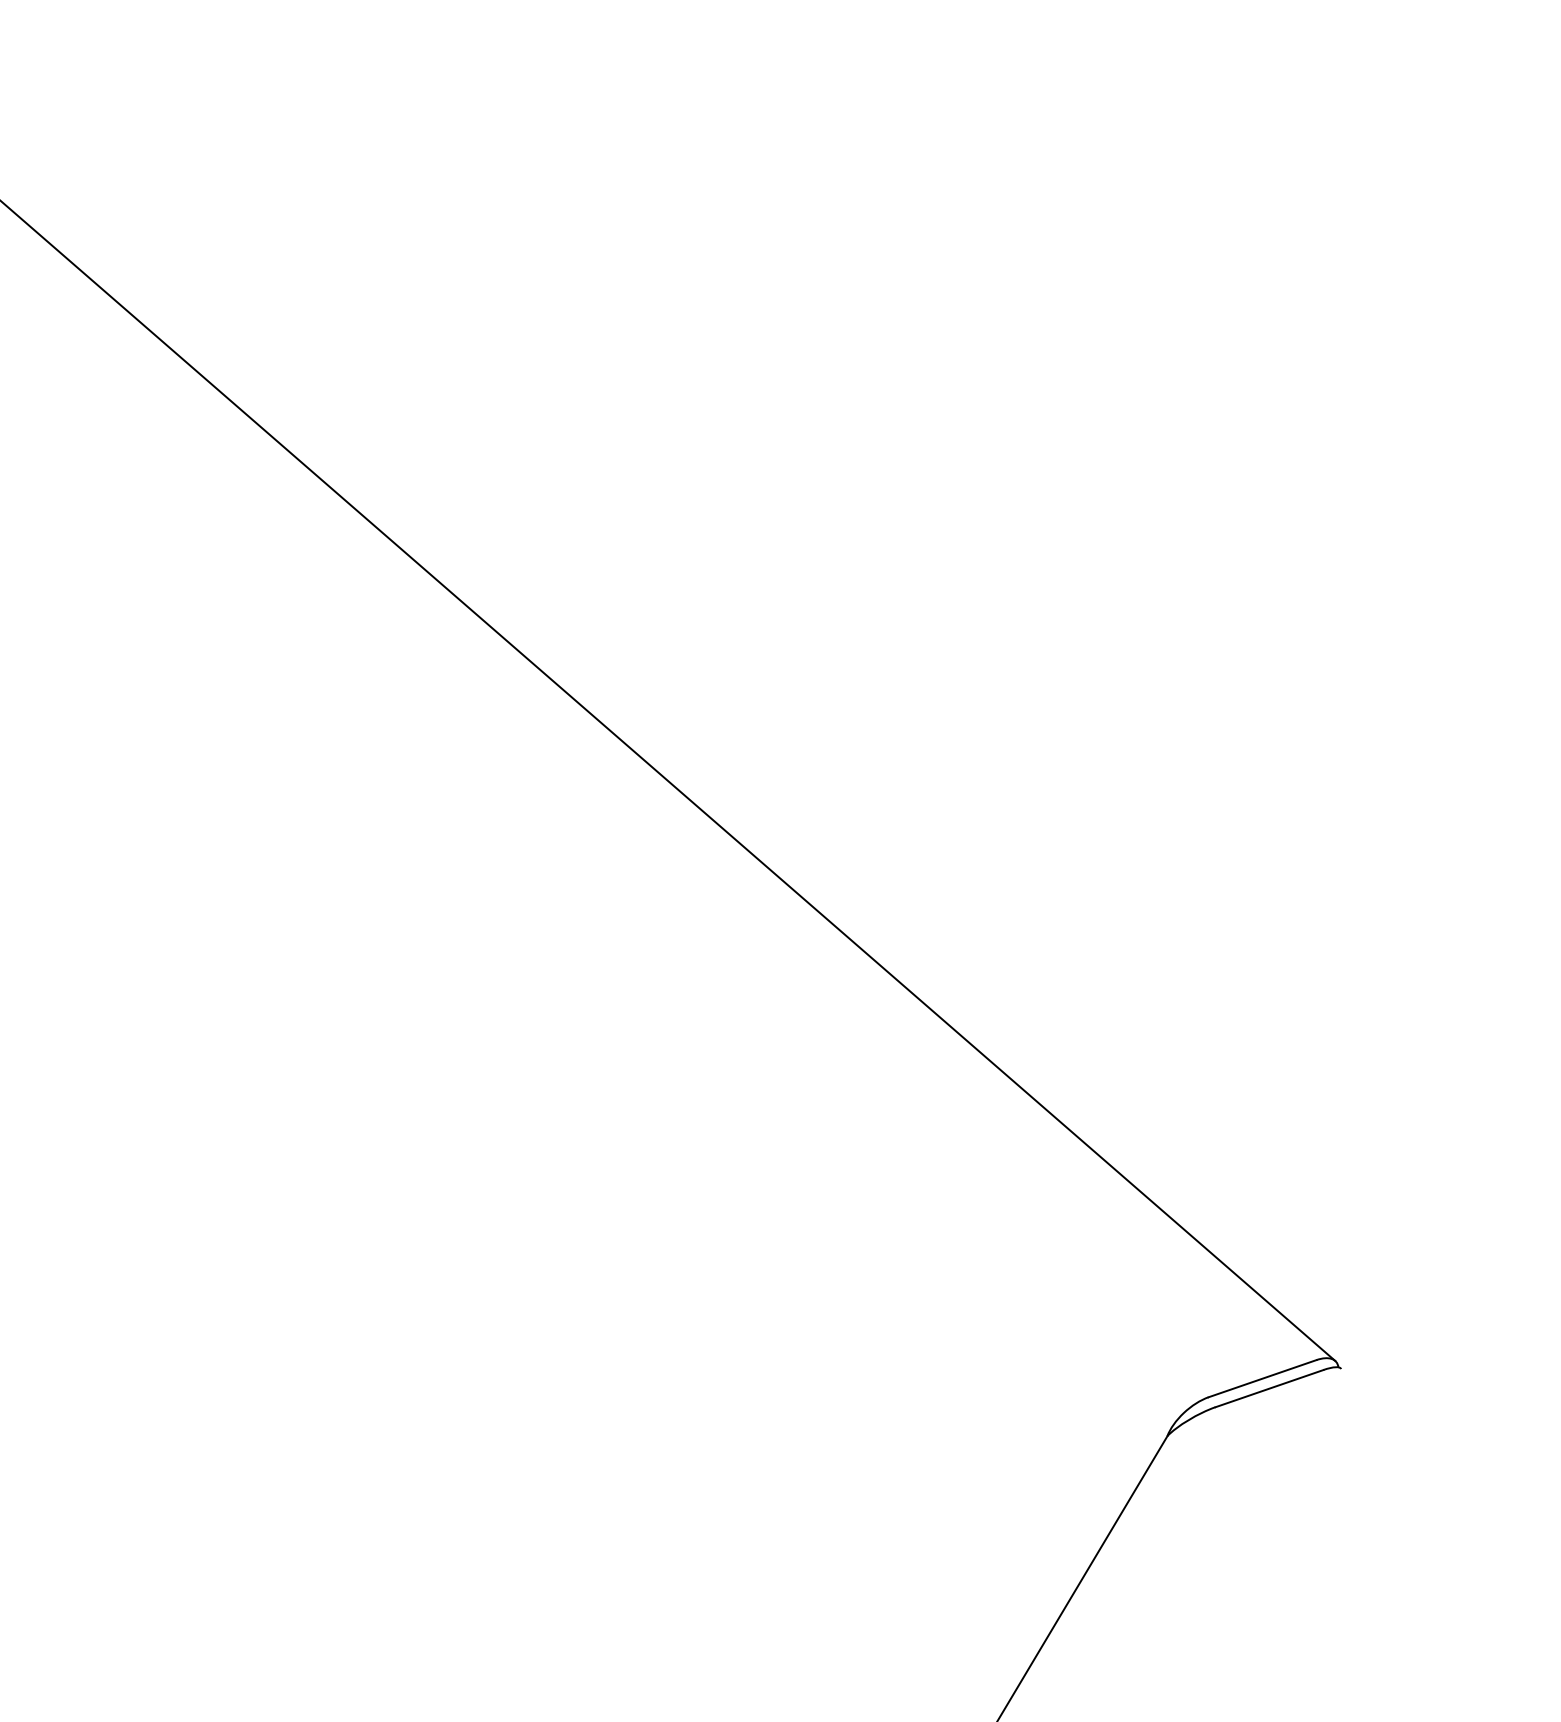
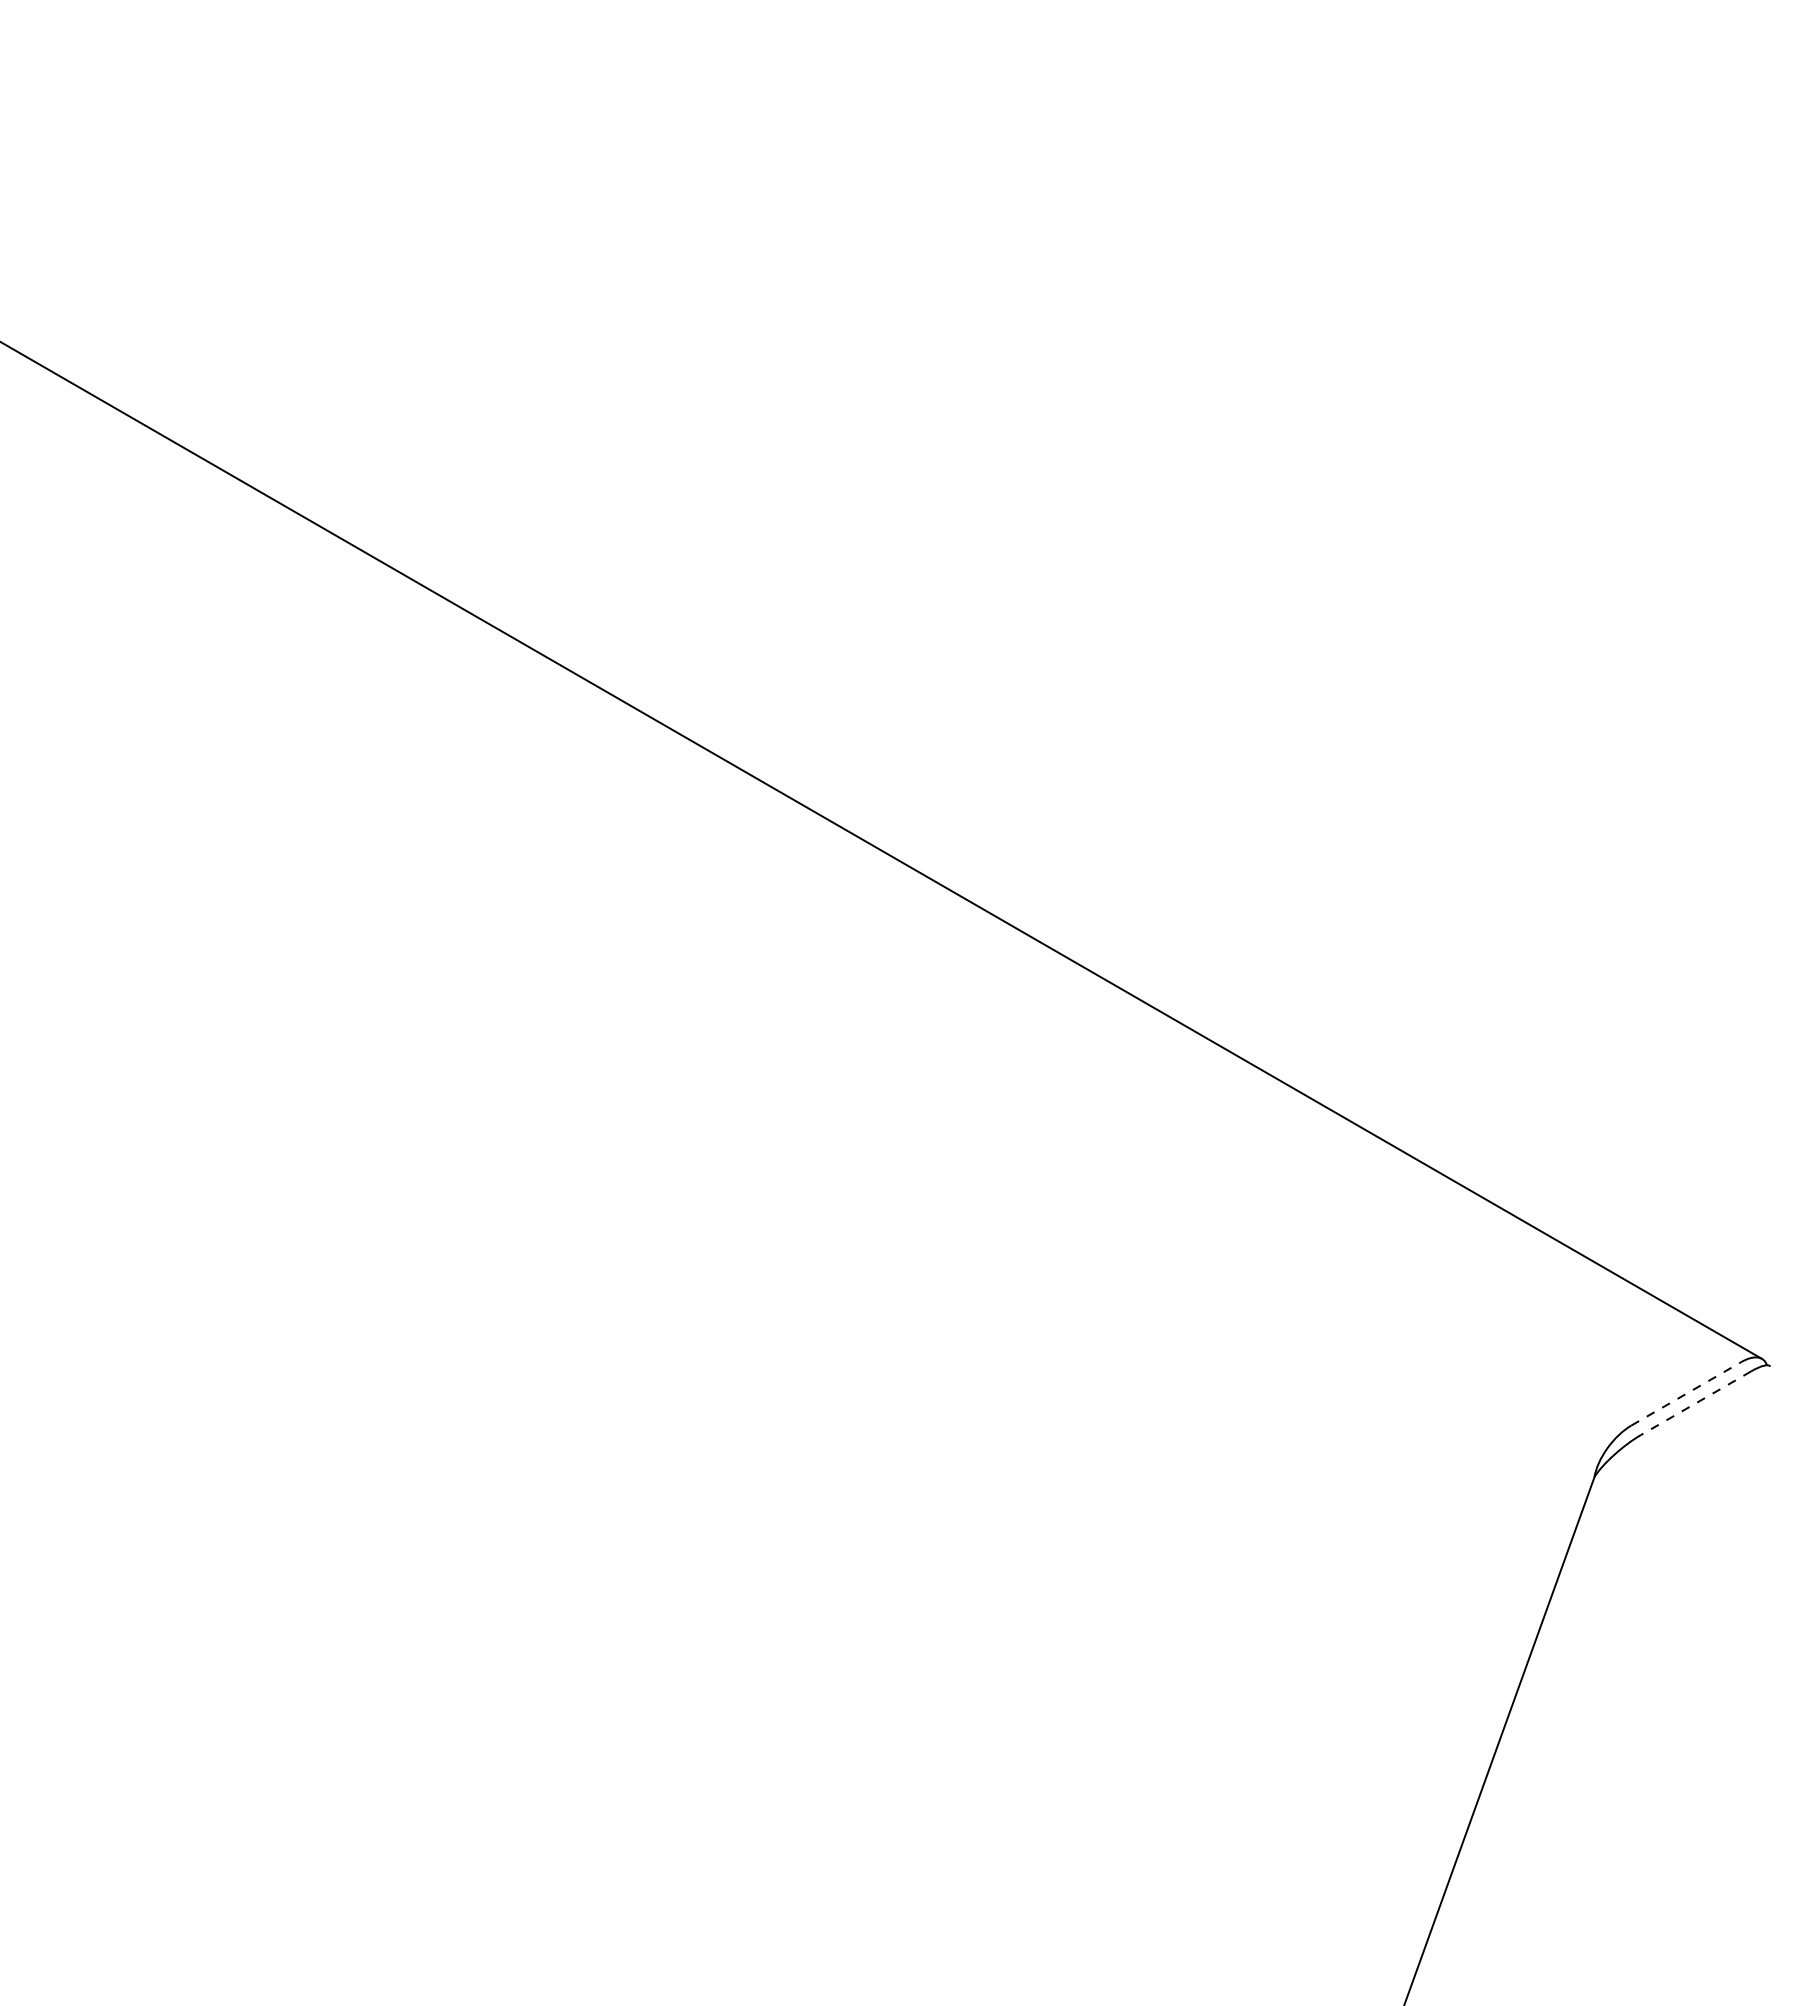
line: (1262, 1378) -> (1686, 1393), solid -> dashed
line: (1269, 1388) -> (1696, 1403), solid -> dashed

